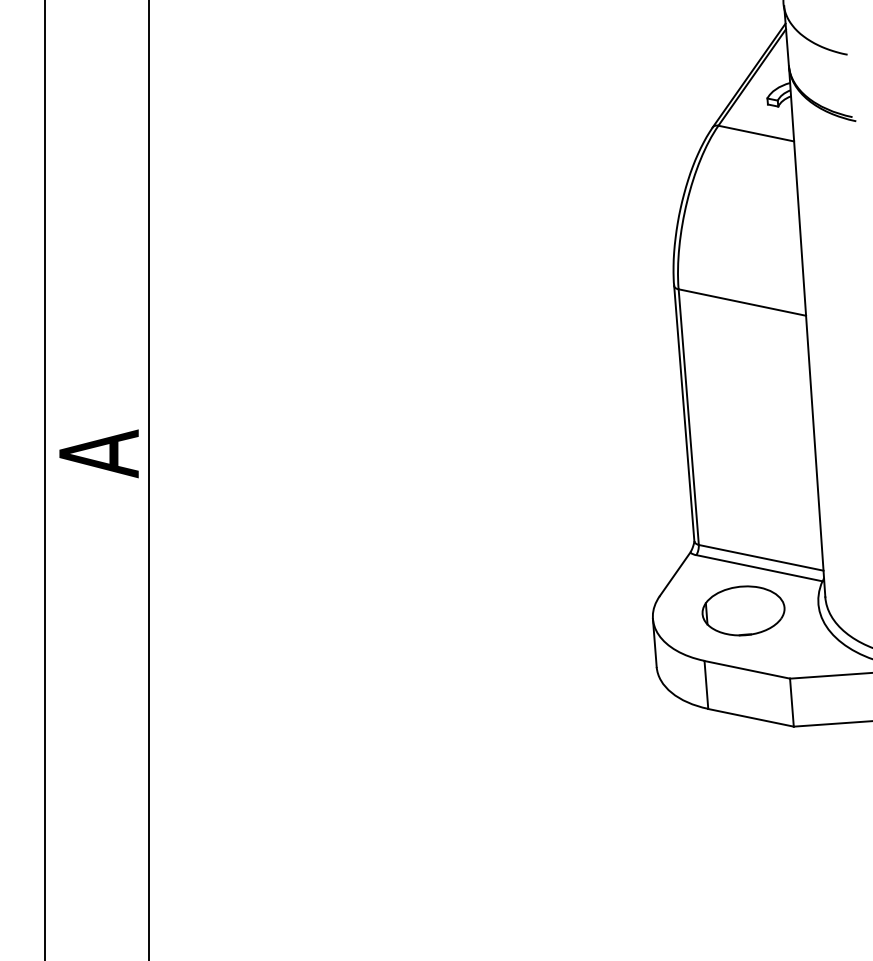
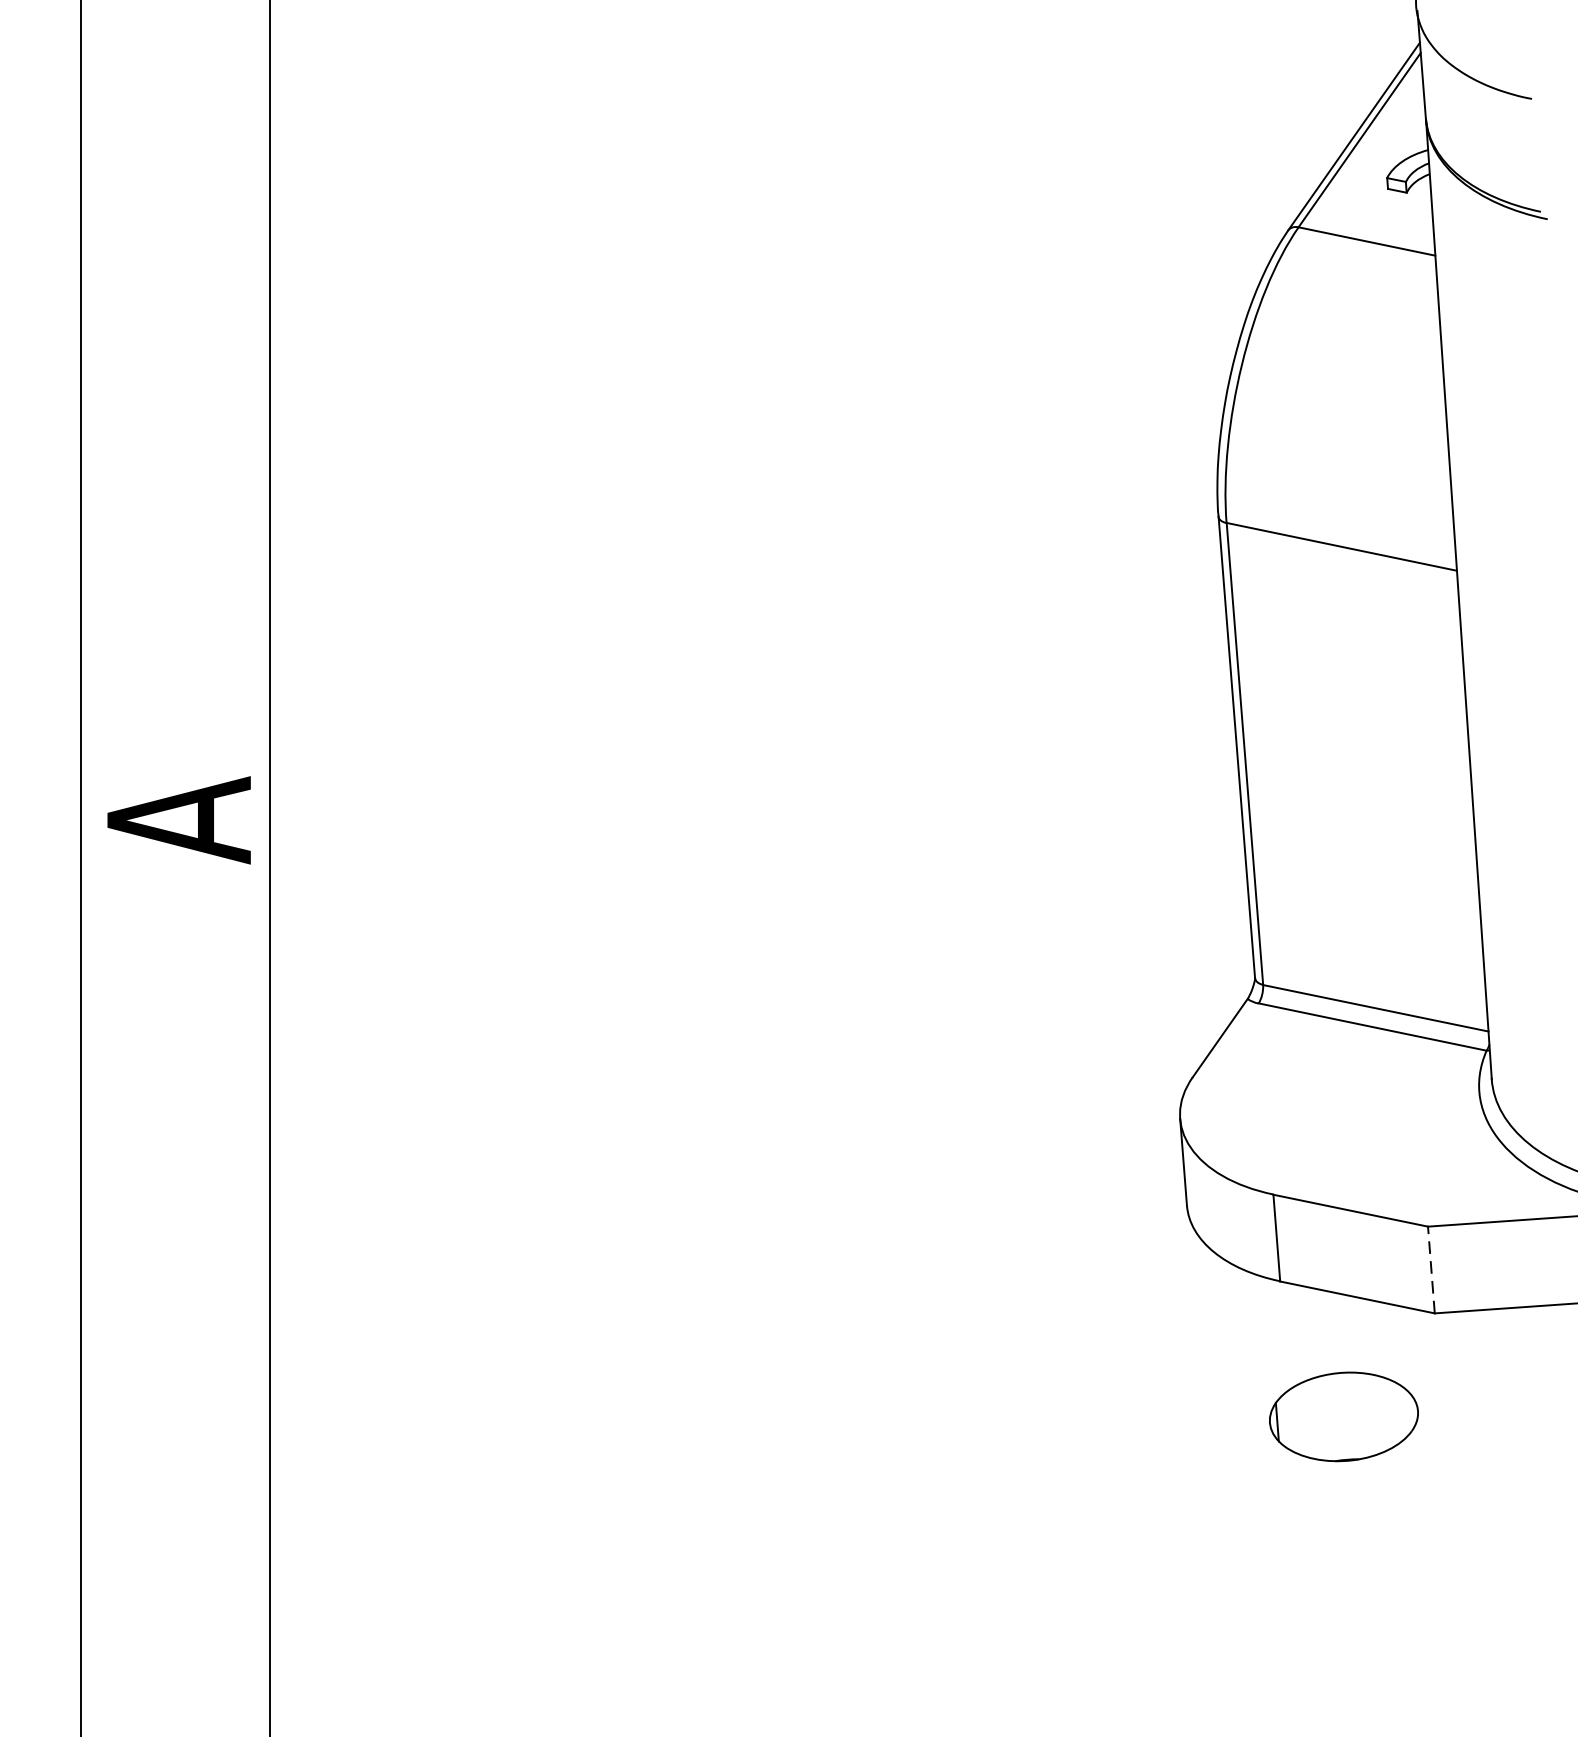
part: (743, 610) -> (1343, 1416), moved
line: (791, 702) -> (1430, 1269), solid -> dashed

